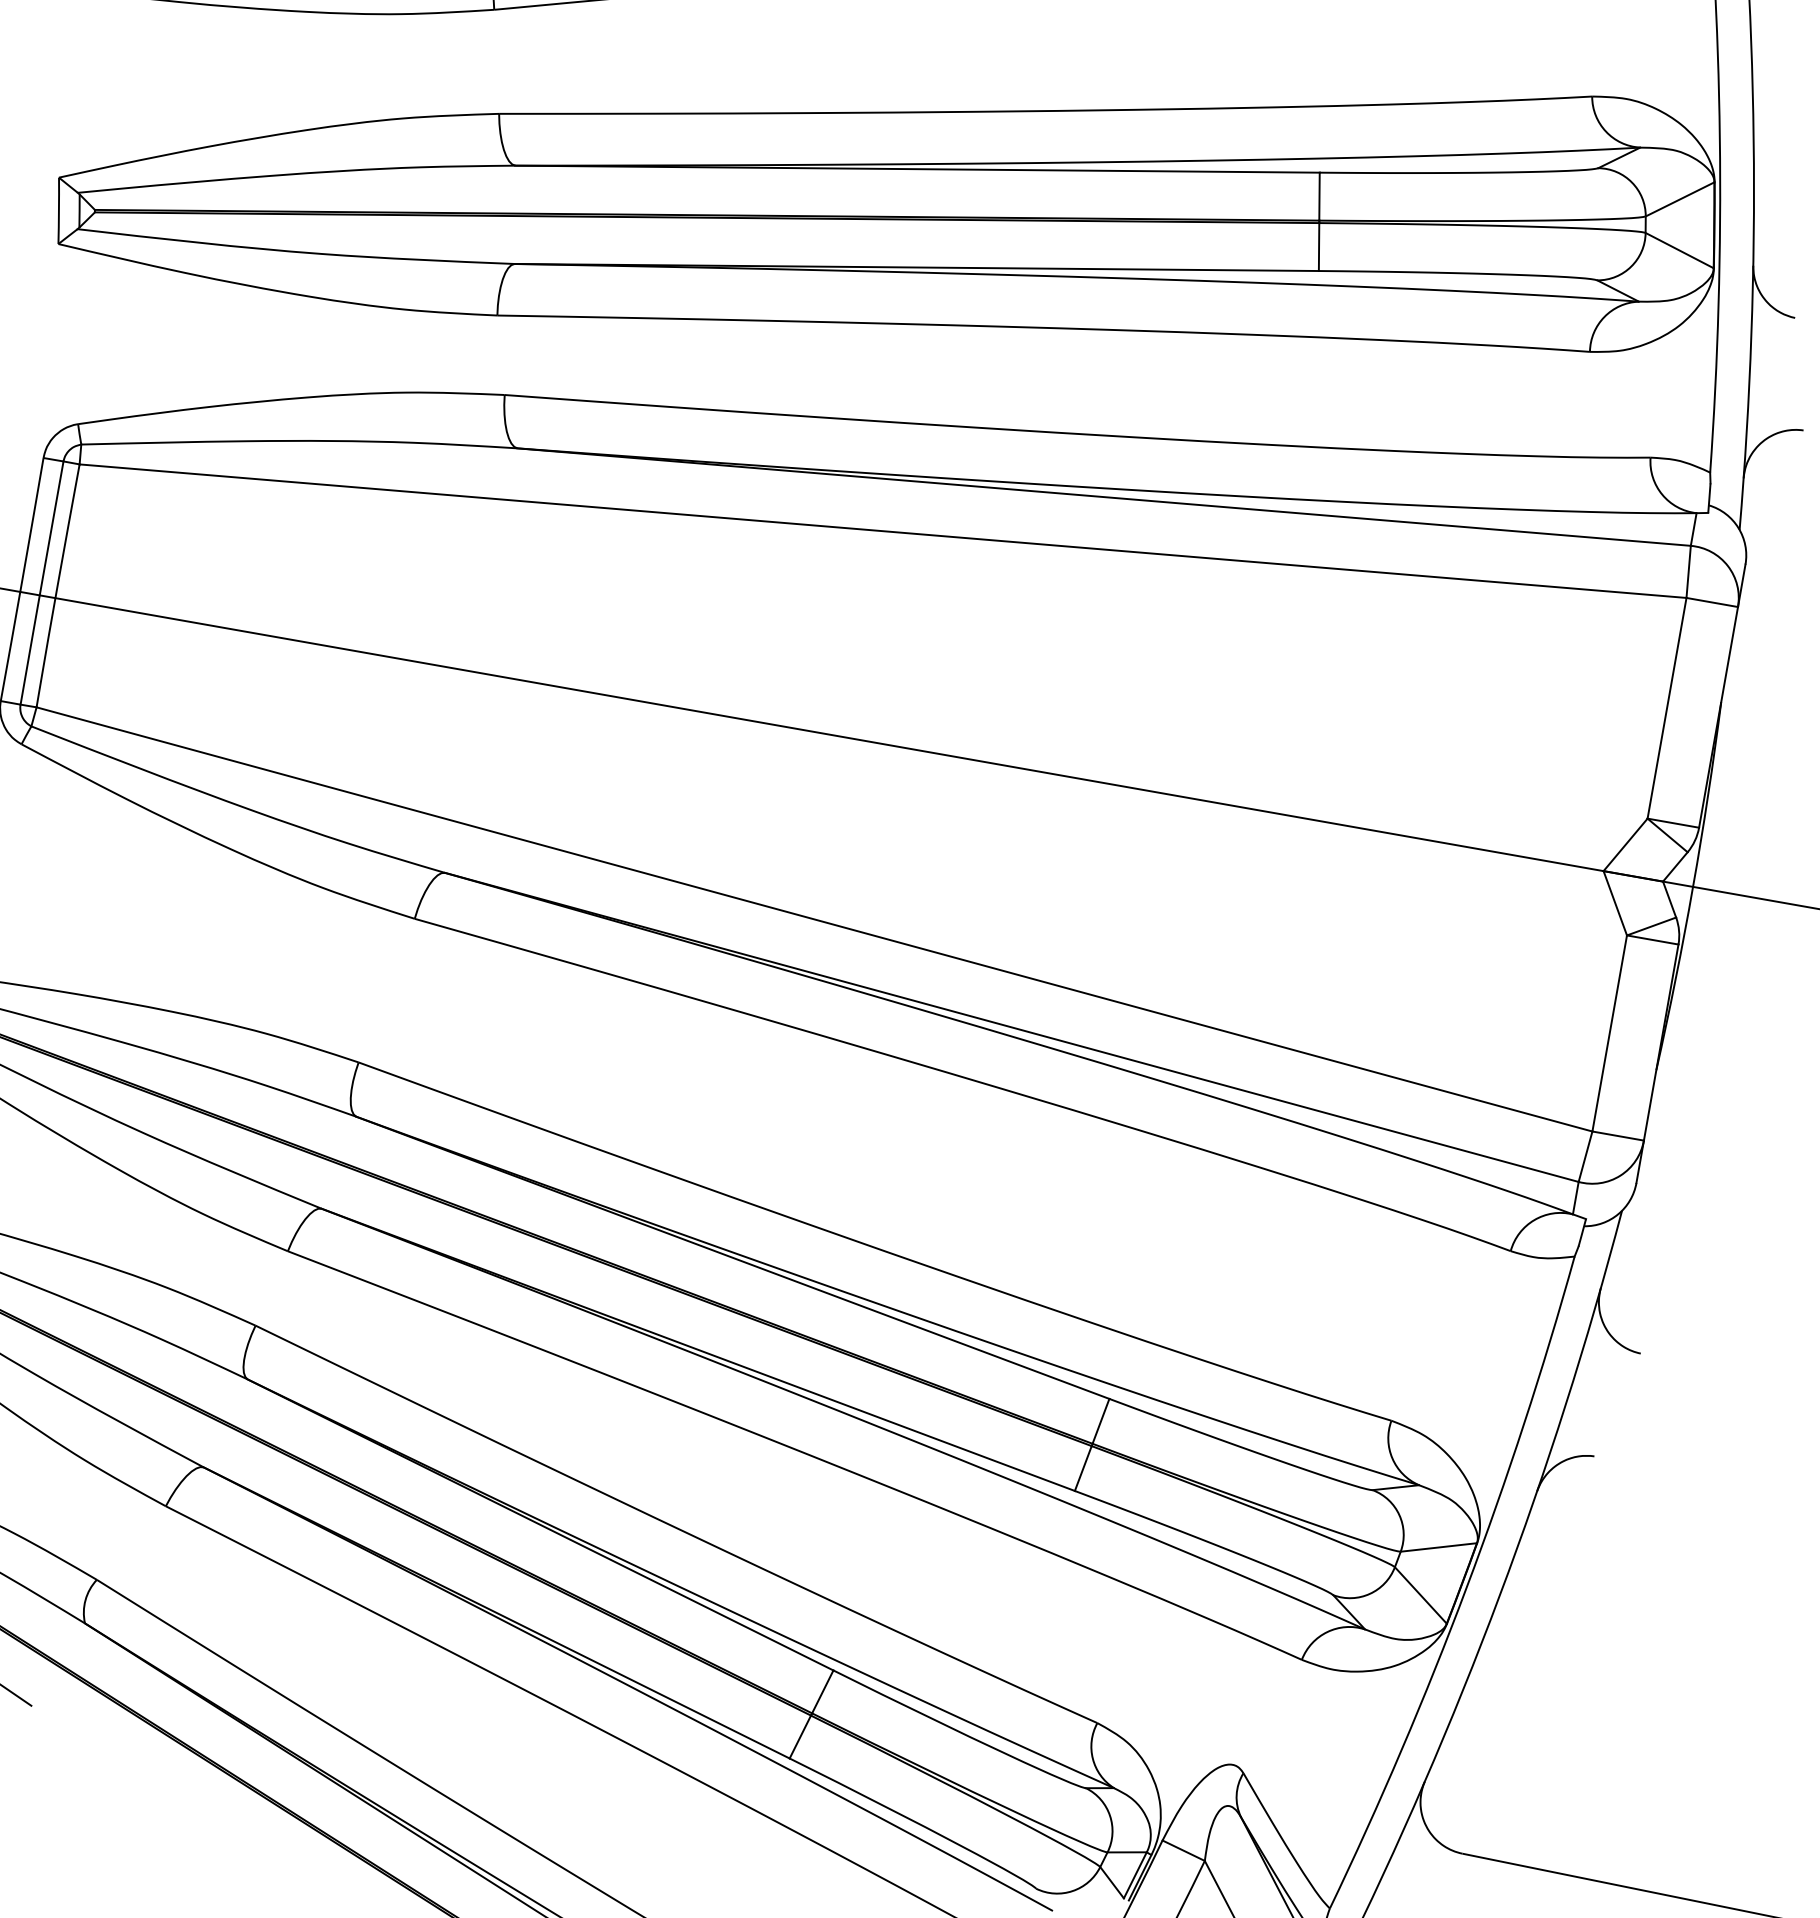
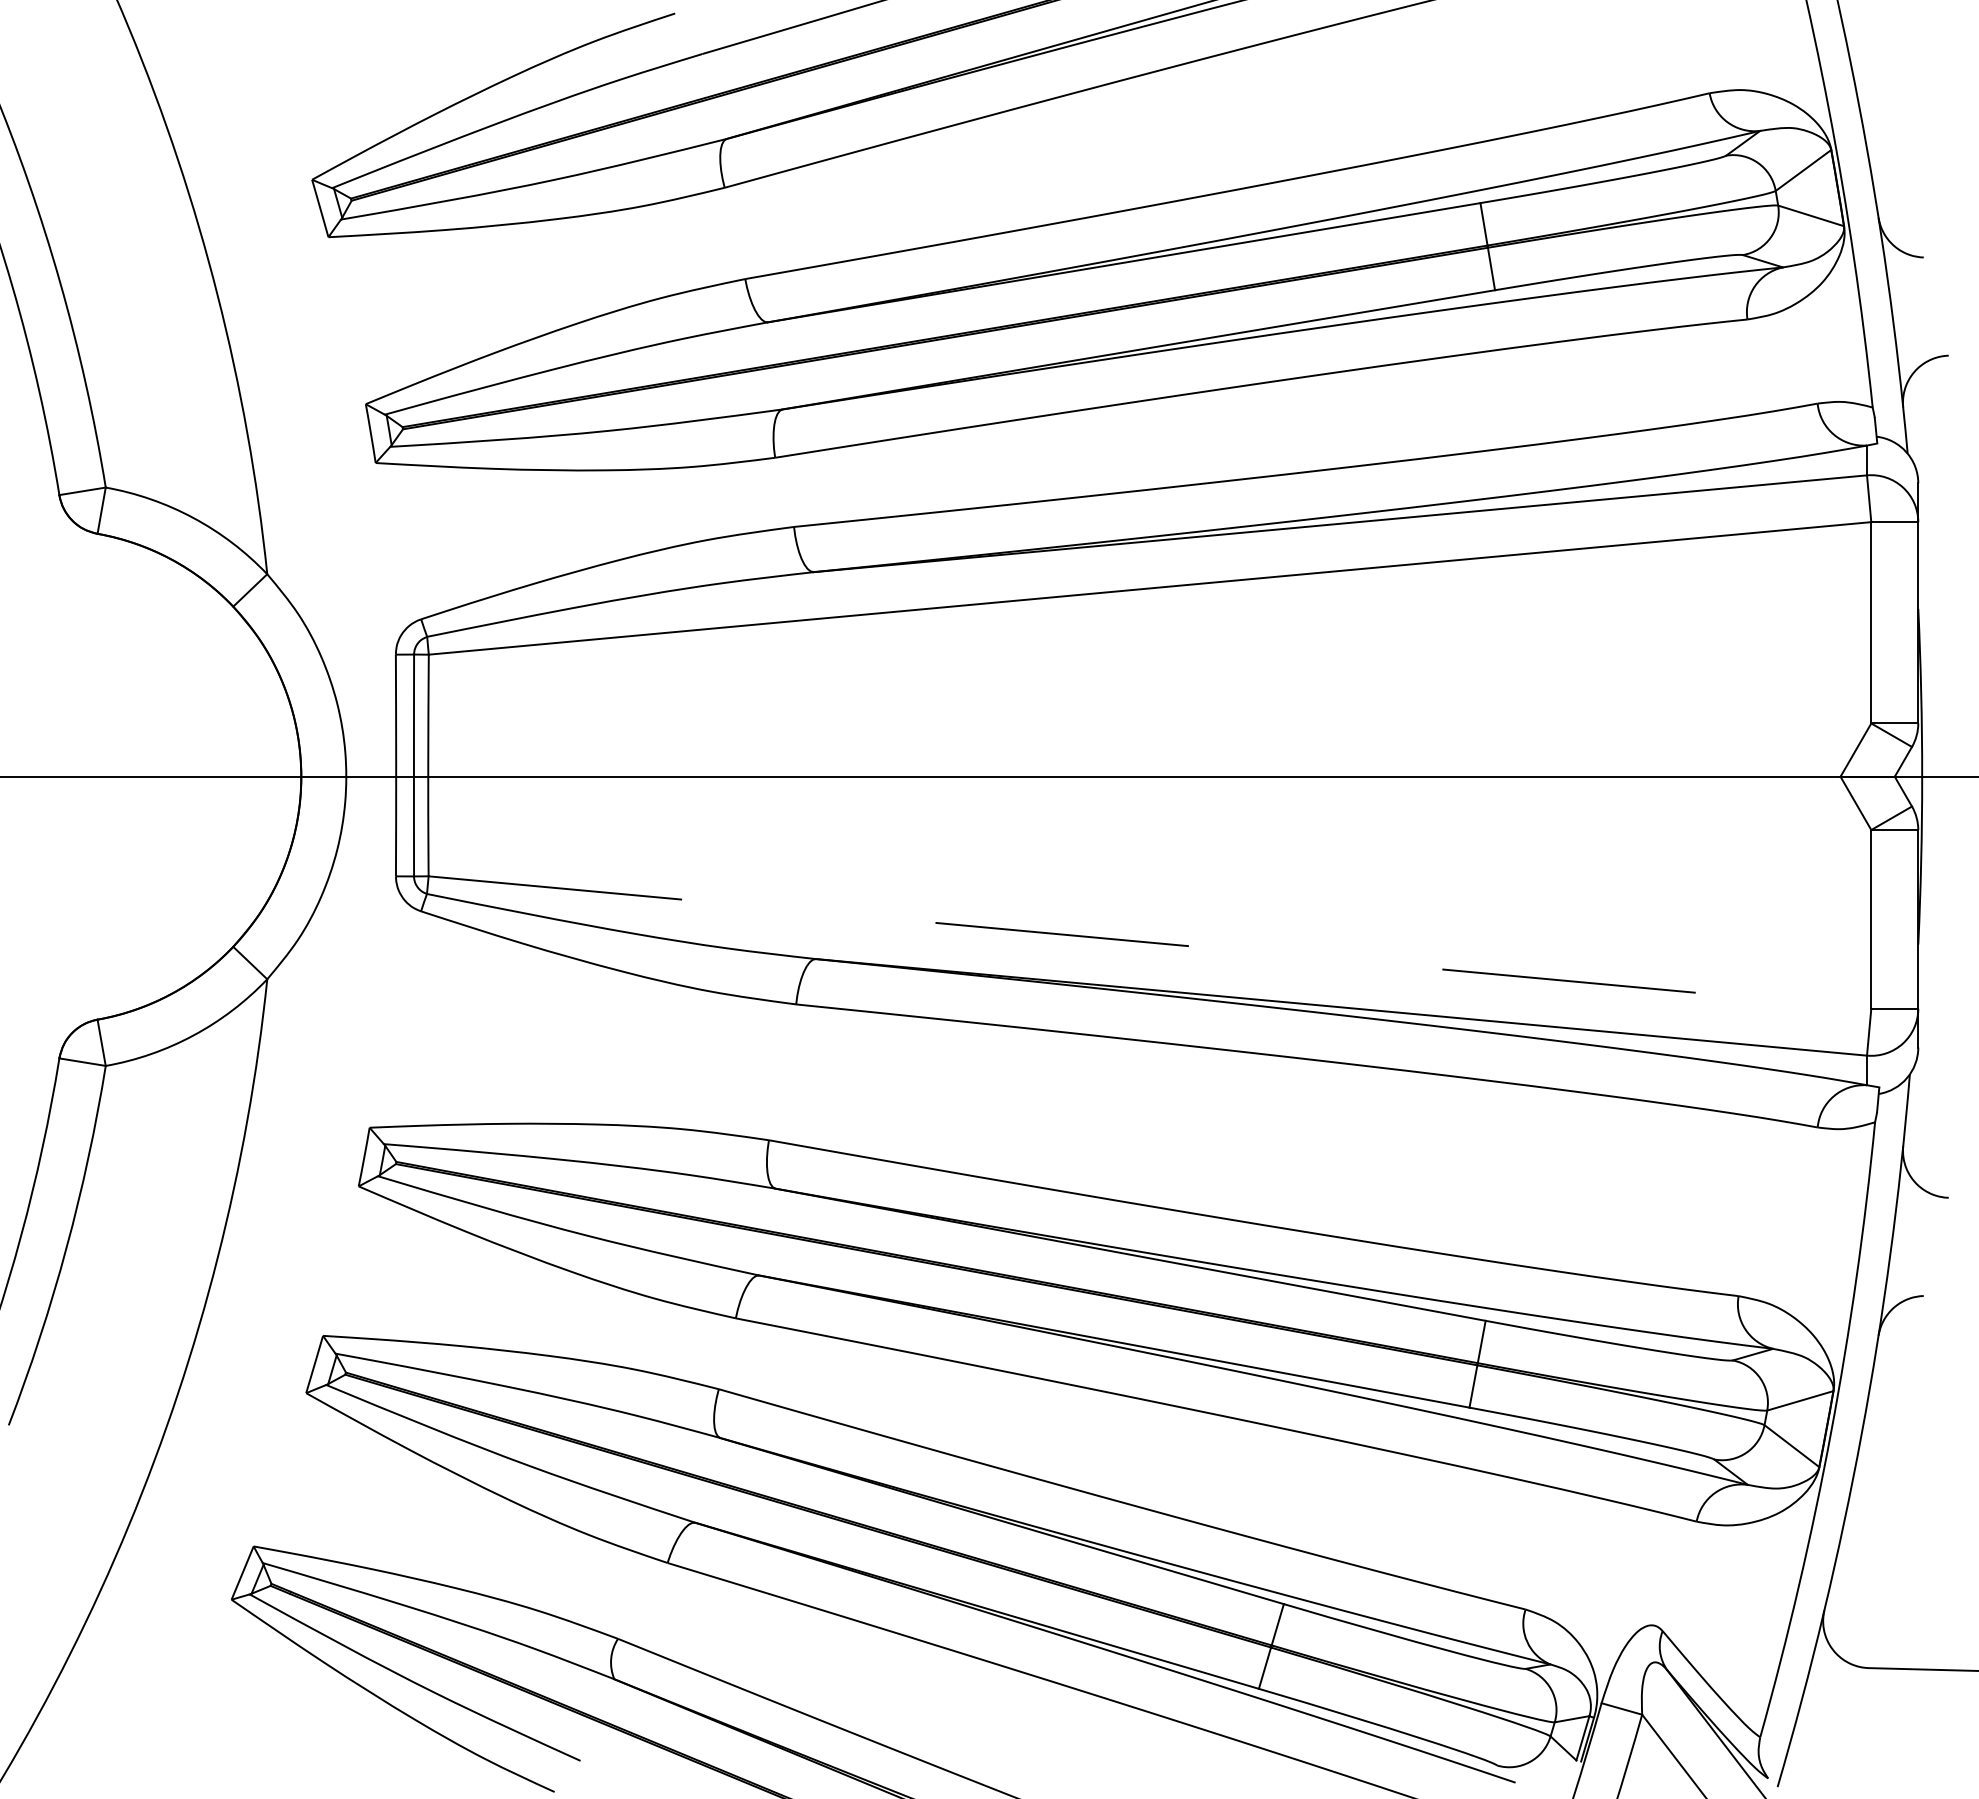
line: (815, 919) -> (1150, 942), solid -> dashed

